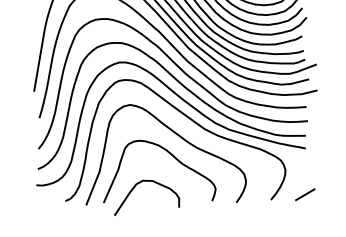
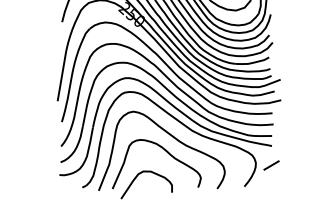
line: (305, 194) -> (271, 165), moved

